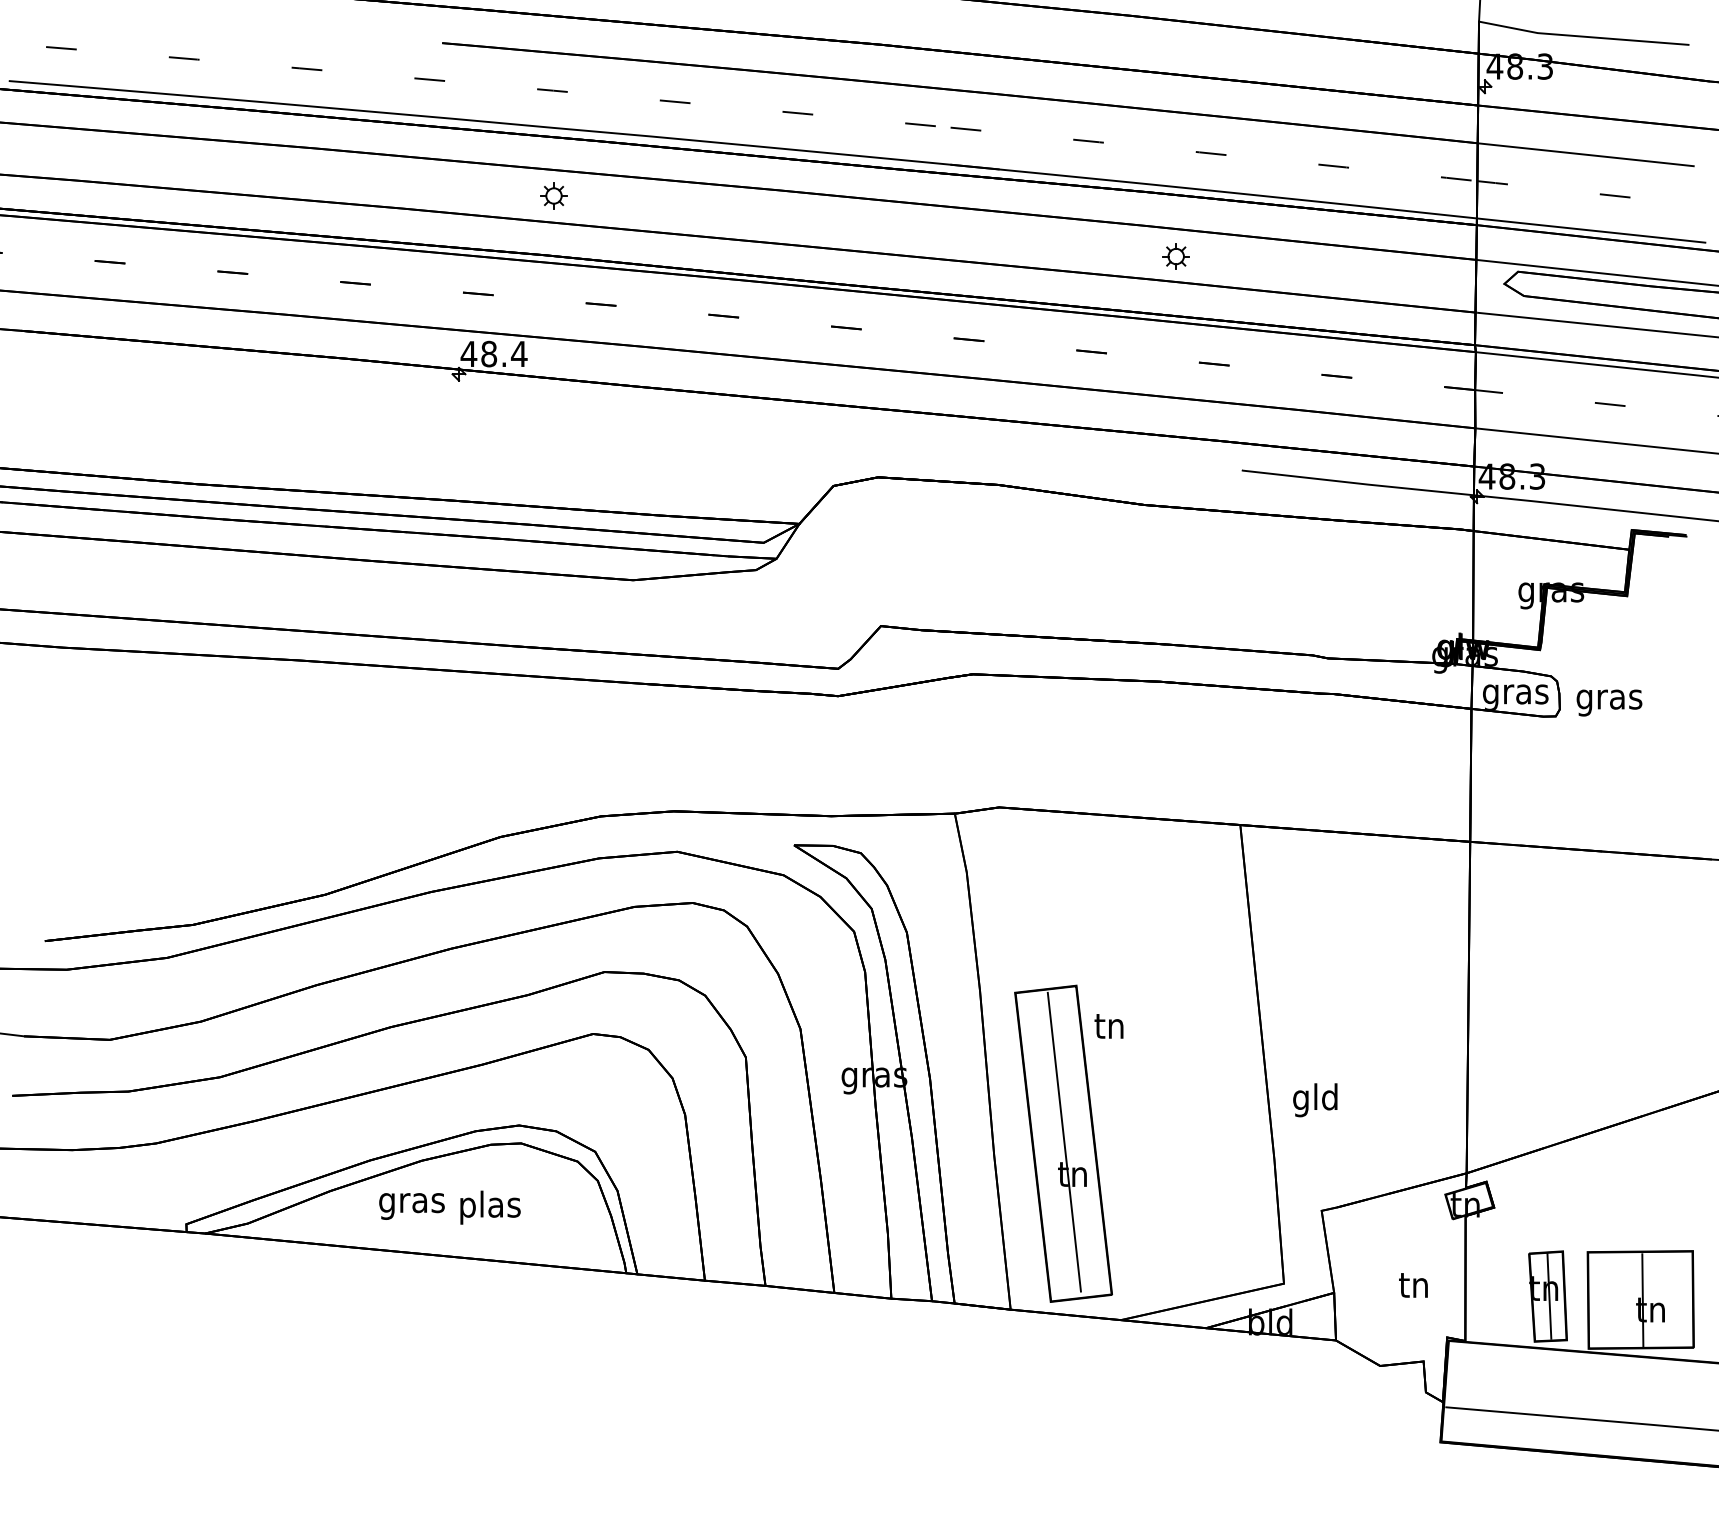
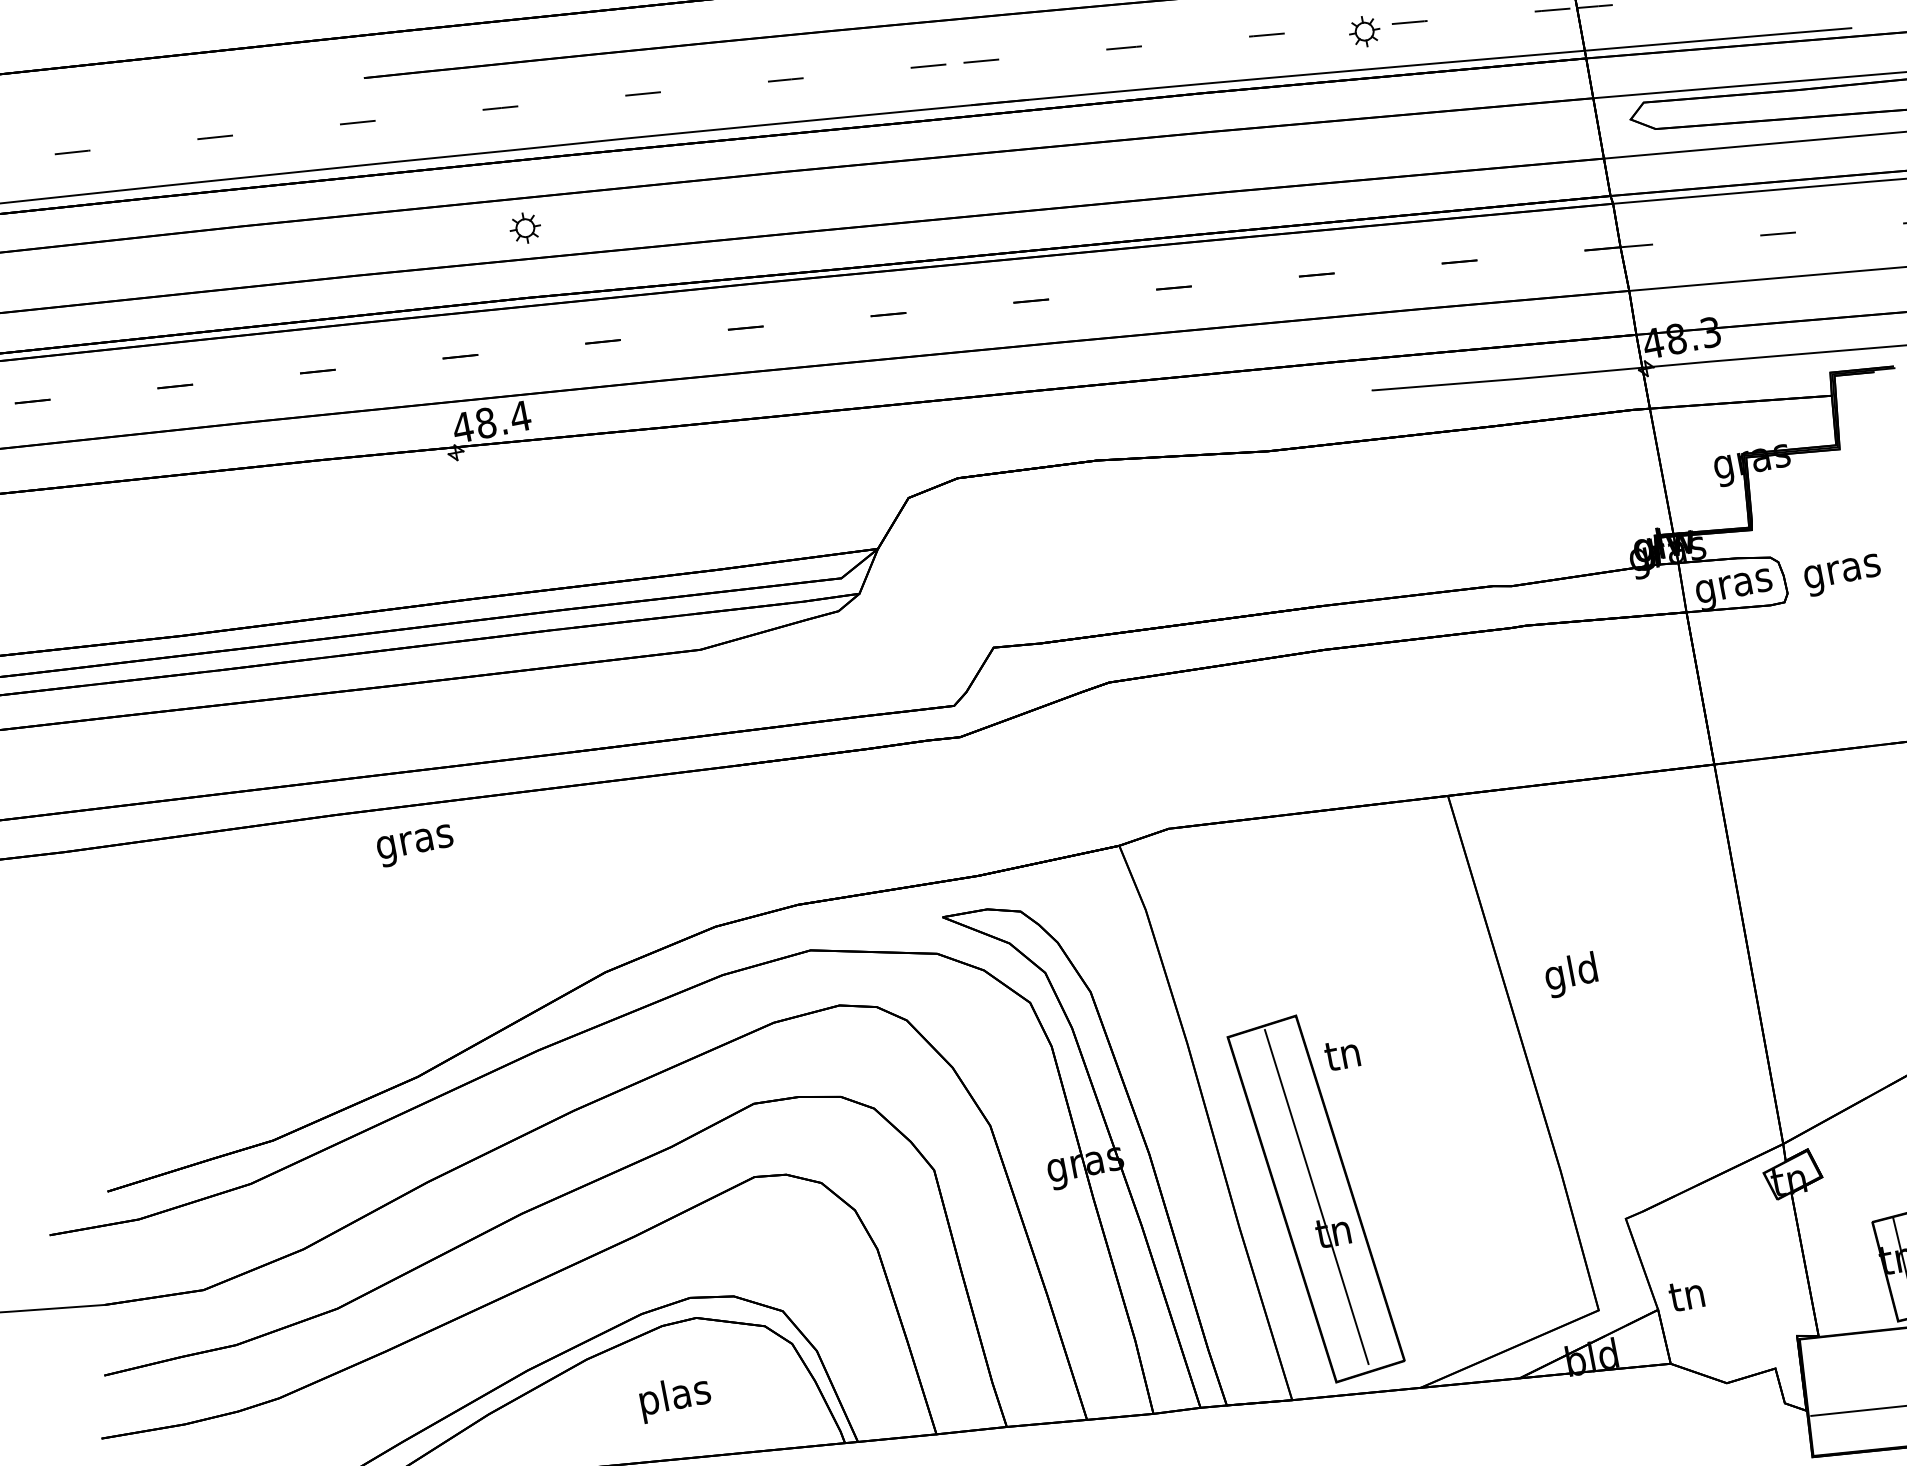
part: (1175, 256) -> (1363, 31), moved
text: (1315, 1100) -> (1571, 975), moved
text: (411, 1206) -> (415, 846), moved
text: (1413, 1285) -> (1686, 1295), moved

